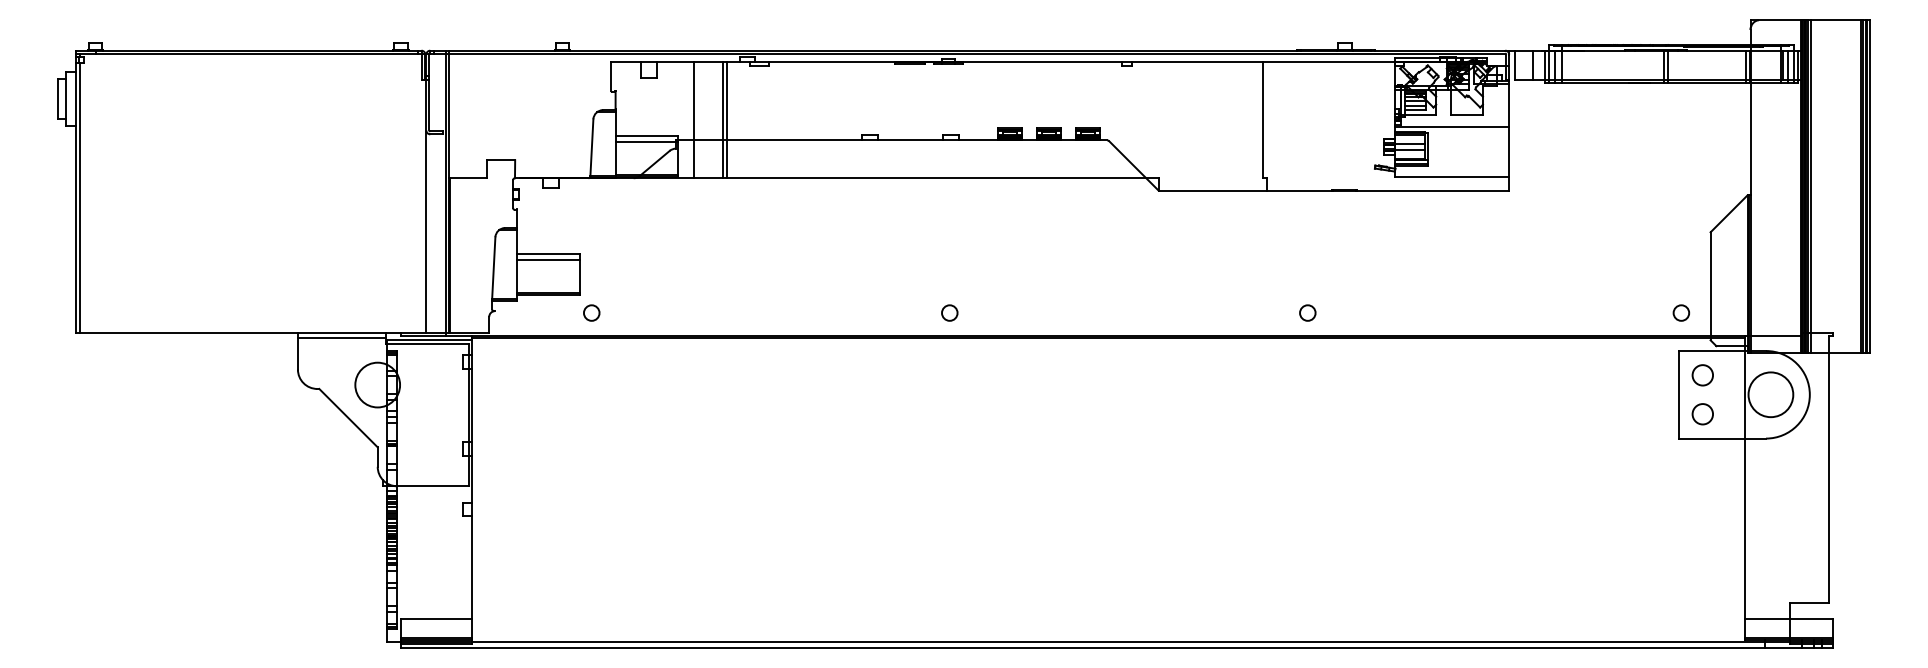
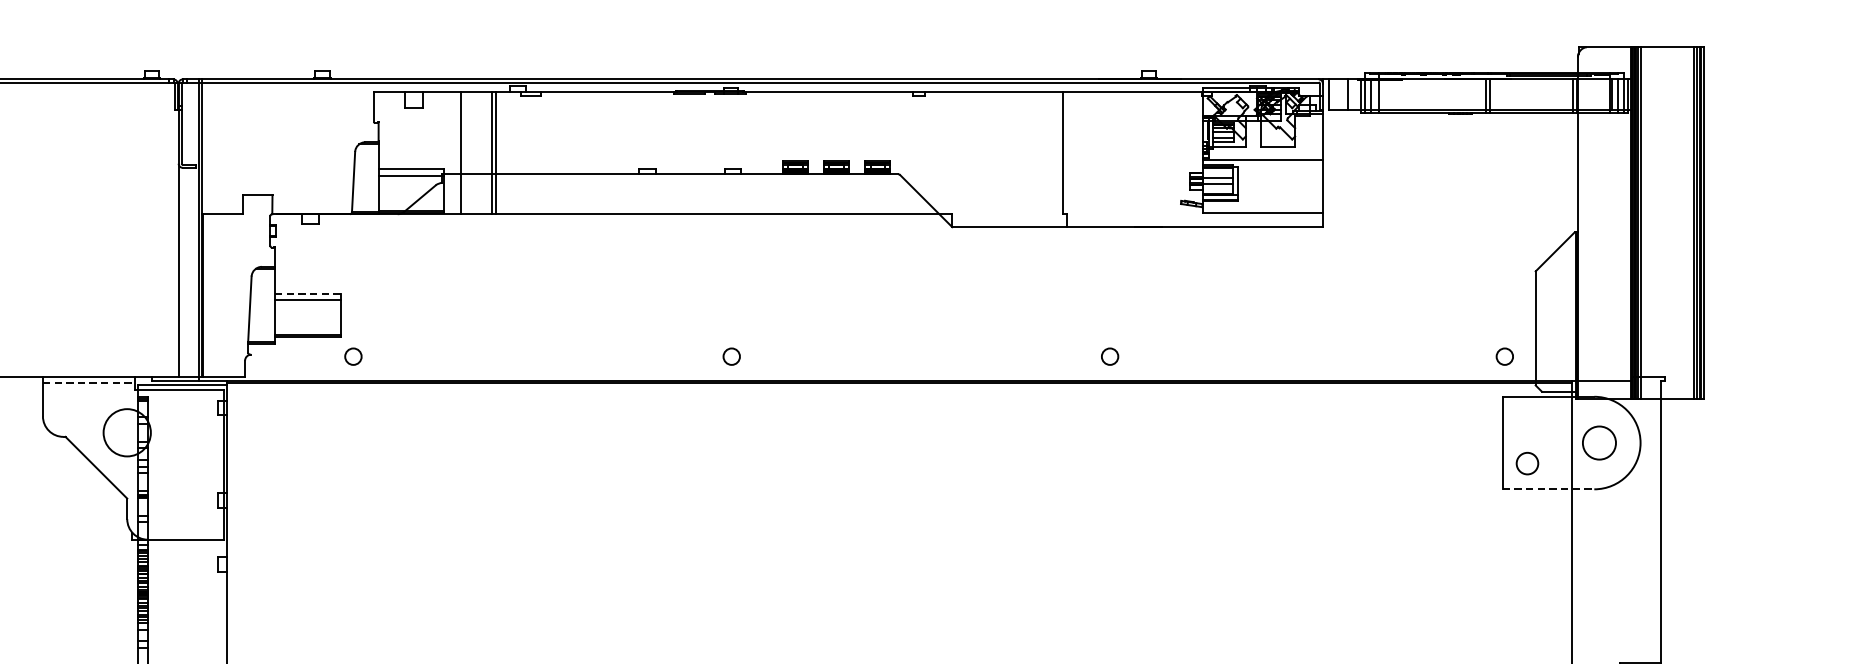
line: (547, 253) -> (306, 293), solid -> dashed
line: (341, 338) -> (88, 383), solid -> dashed
circle: (1702, 375) -> (1527, 422), removed
circle: (1770, 394) -> (1599, 442), size x0.7
line: (1723, 438) -> (1549, 489), solid -> dashed

